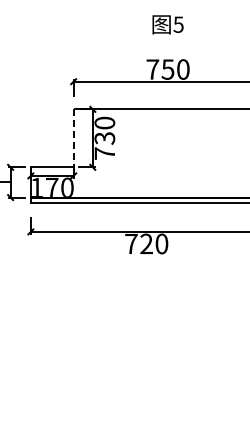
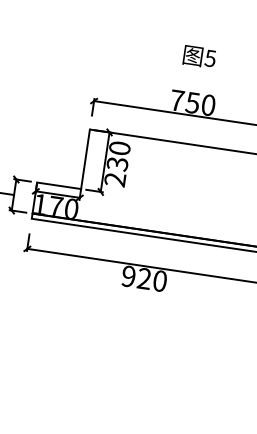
line: (73, 138) -> (85, 159), dashed -> solid
text: (104, 153) -> (114, 179), 730 -> 230
text: (131, 243) -> (128, 276), 720 -> 920

